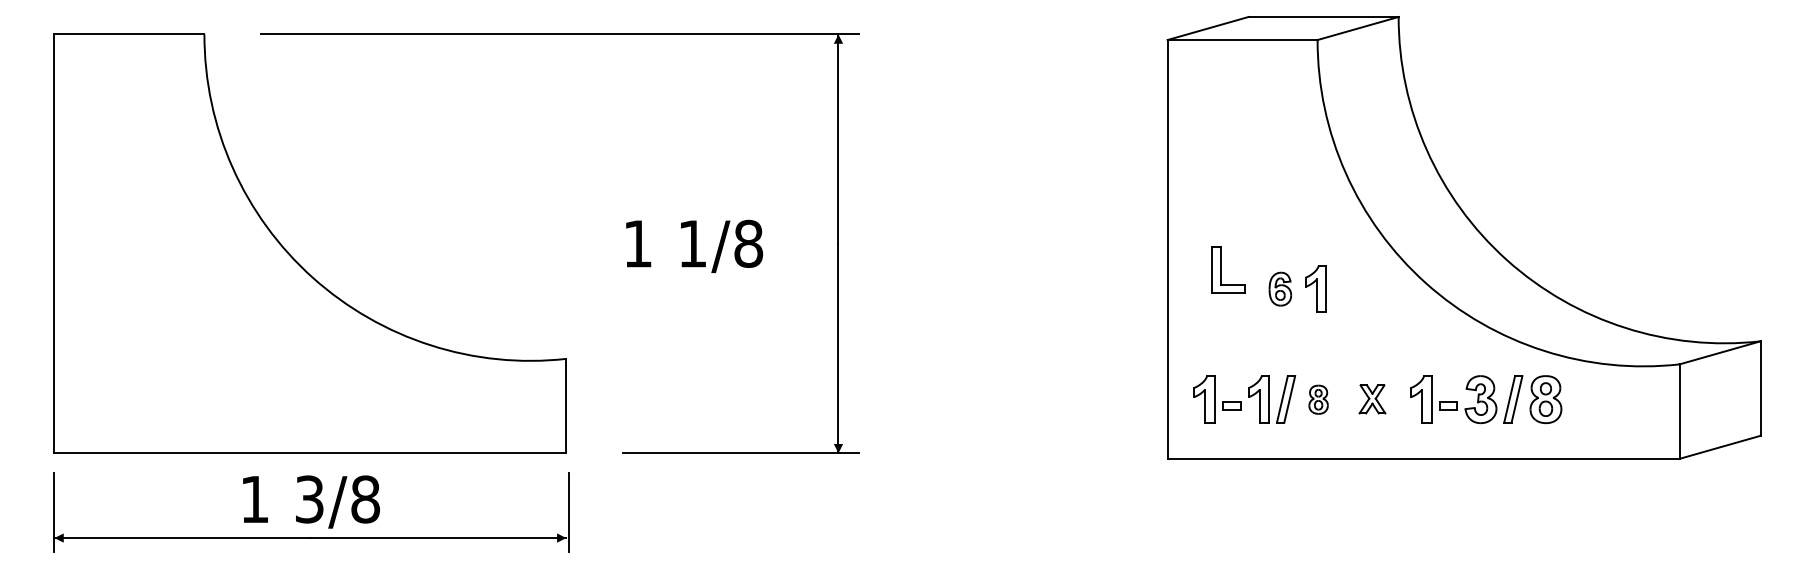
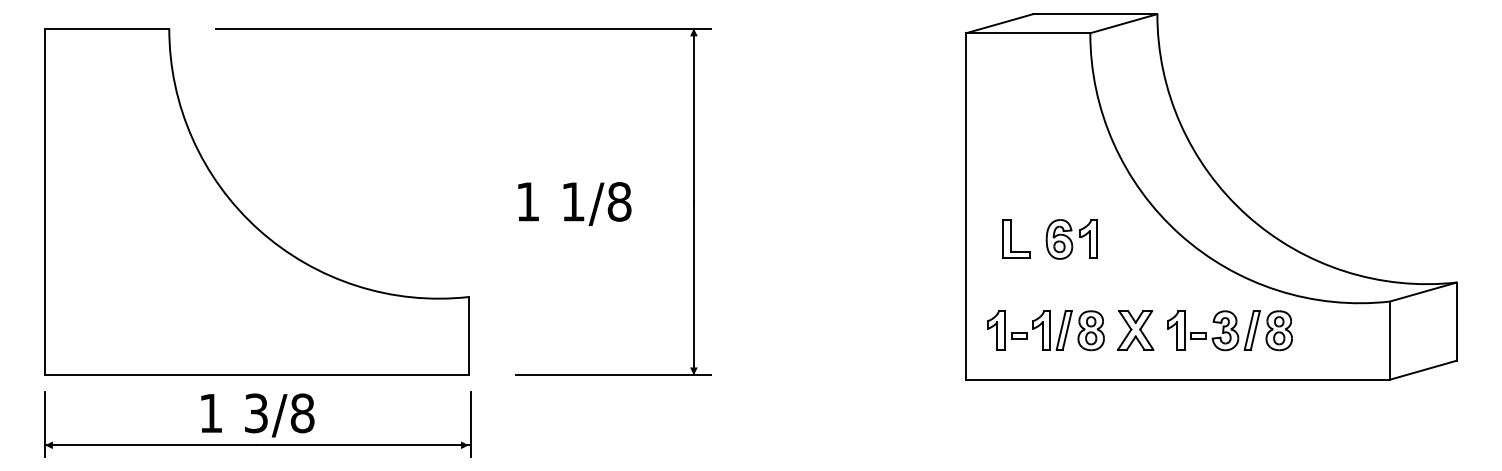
part: (1221, 269) -> (1010, 238), moved
part: (1280, 288) -> (1059, 238), size x1.43
part: (1318, 399) -> (1091, 330), size x1.67
part: (1372, 399) -> (1135, 330), size x1.67

